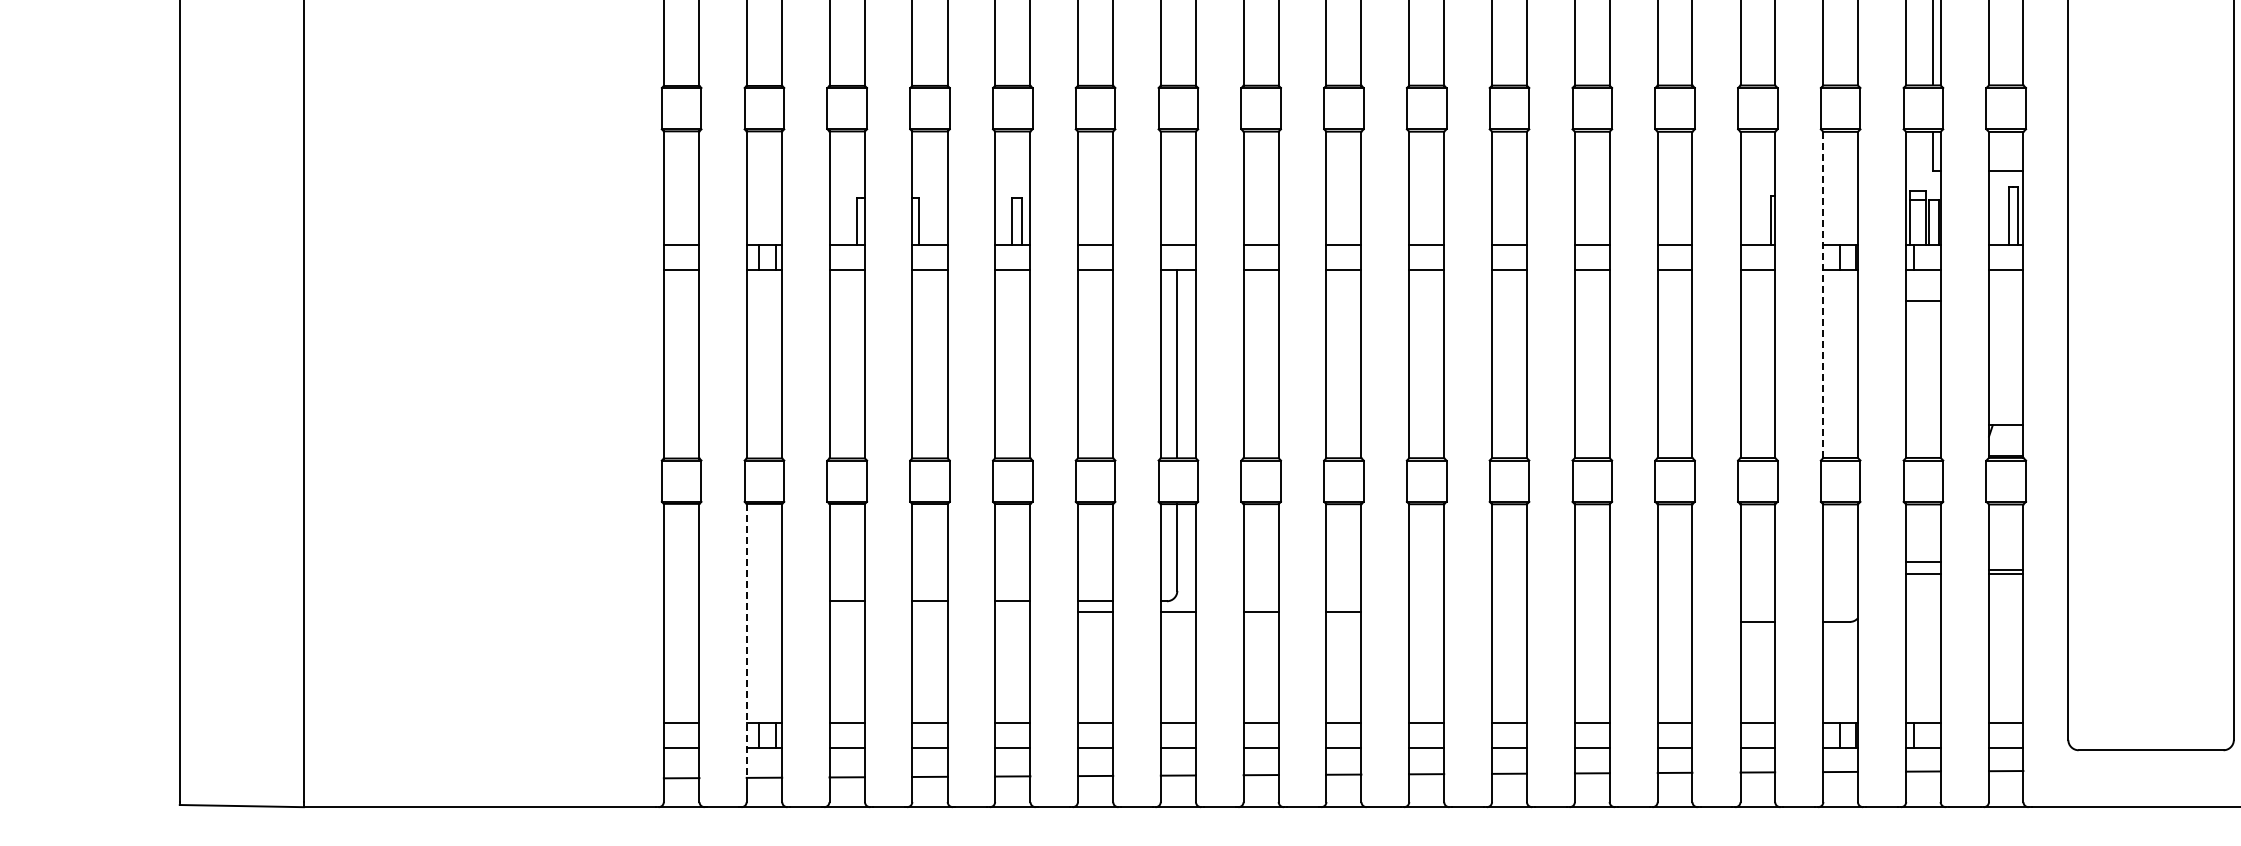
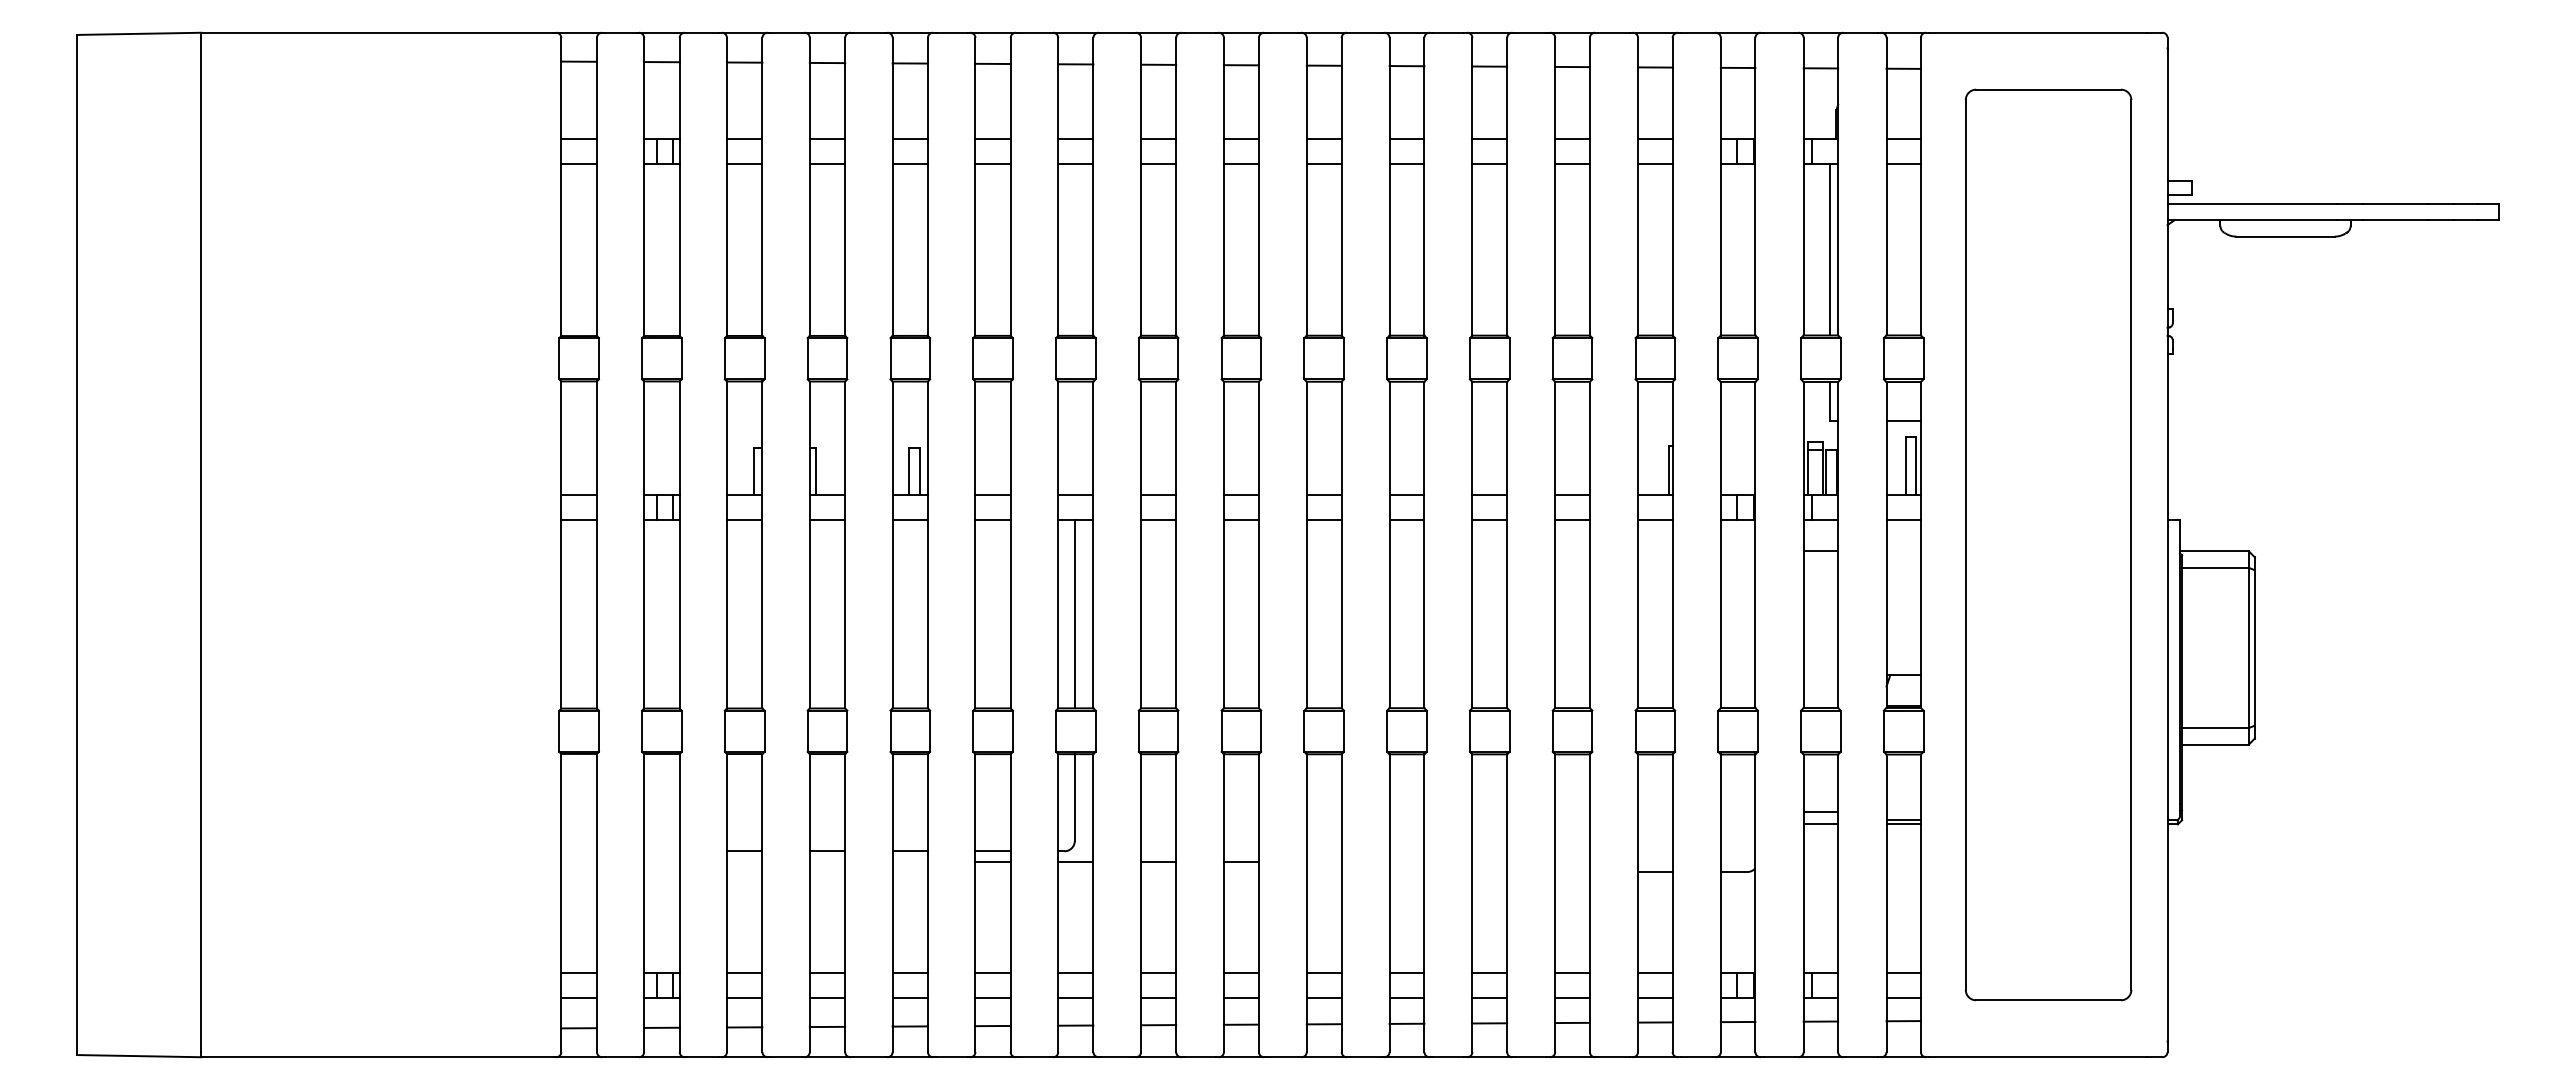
line: (1823, 295) -> (1720, 545), dashed -> solid
line: (747, 640) -> (644, 890), dashed -> solid

